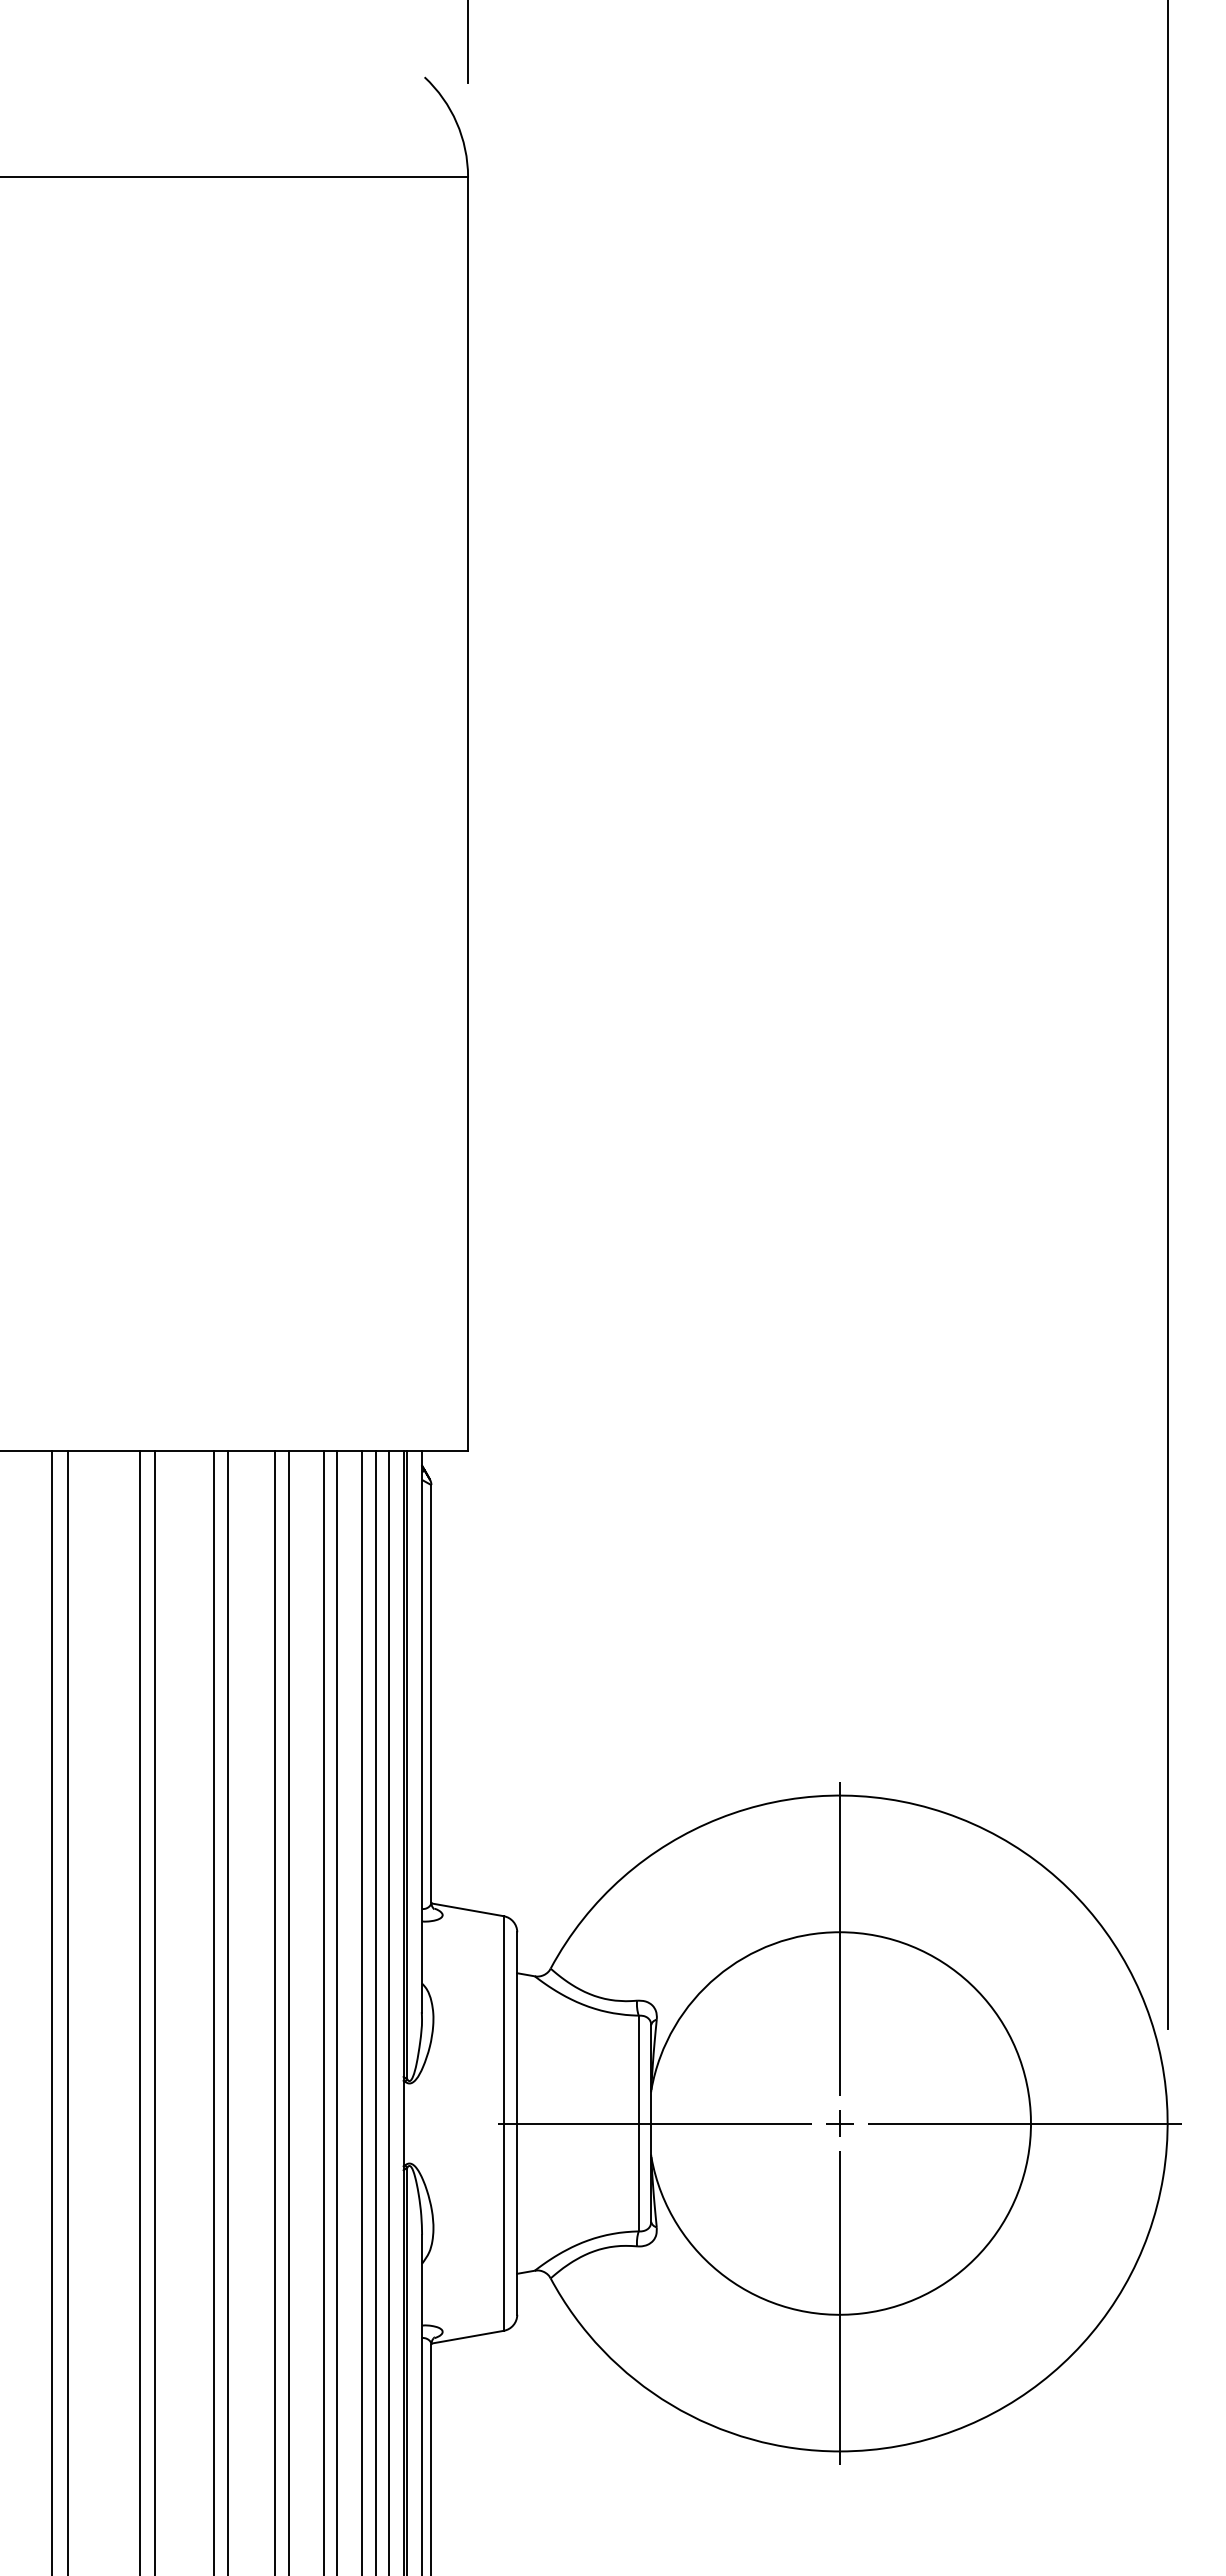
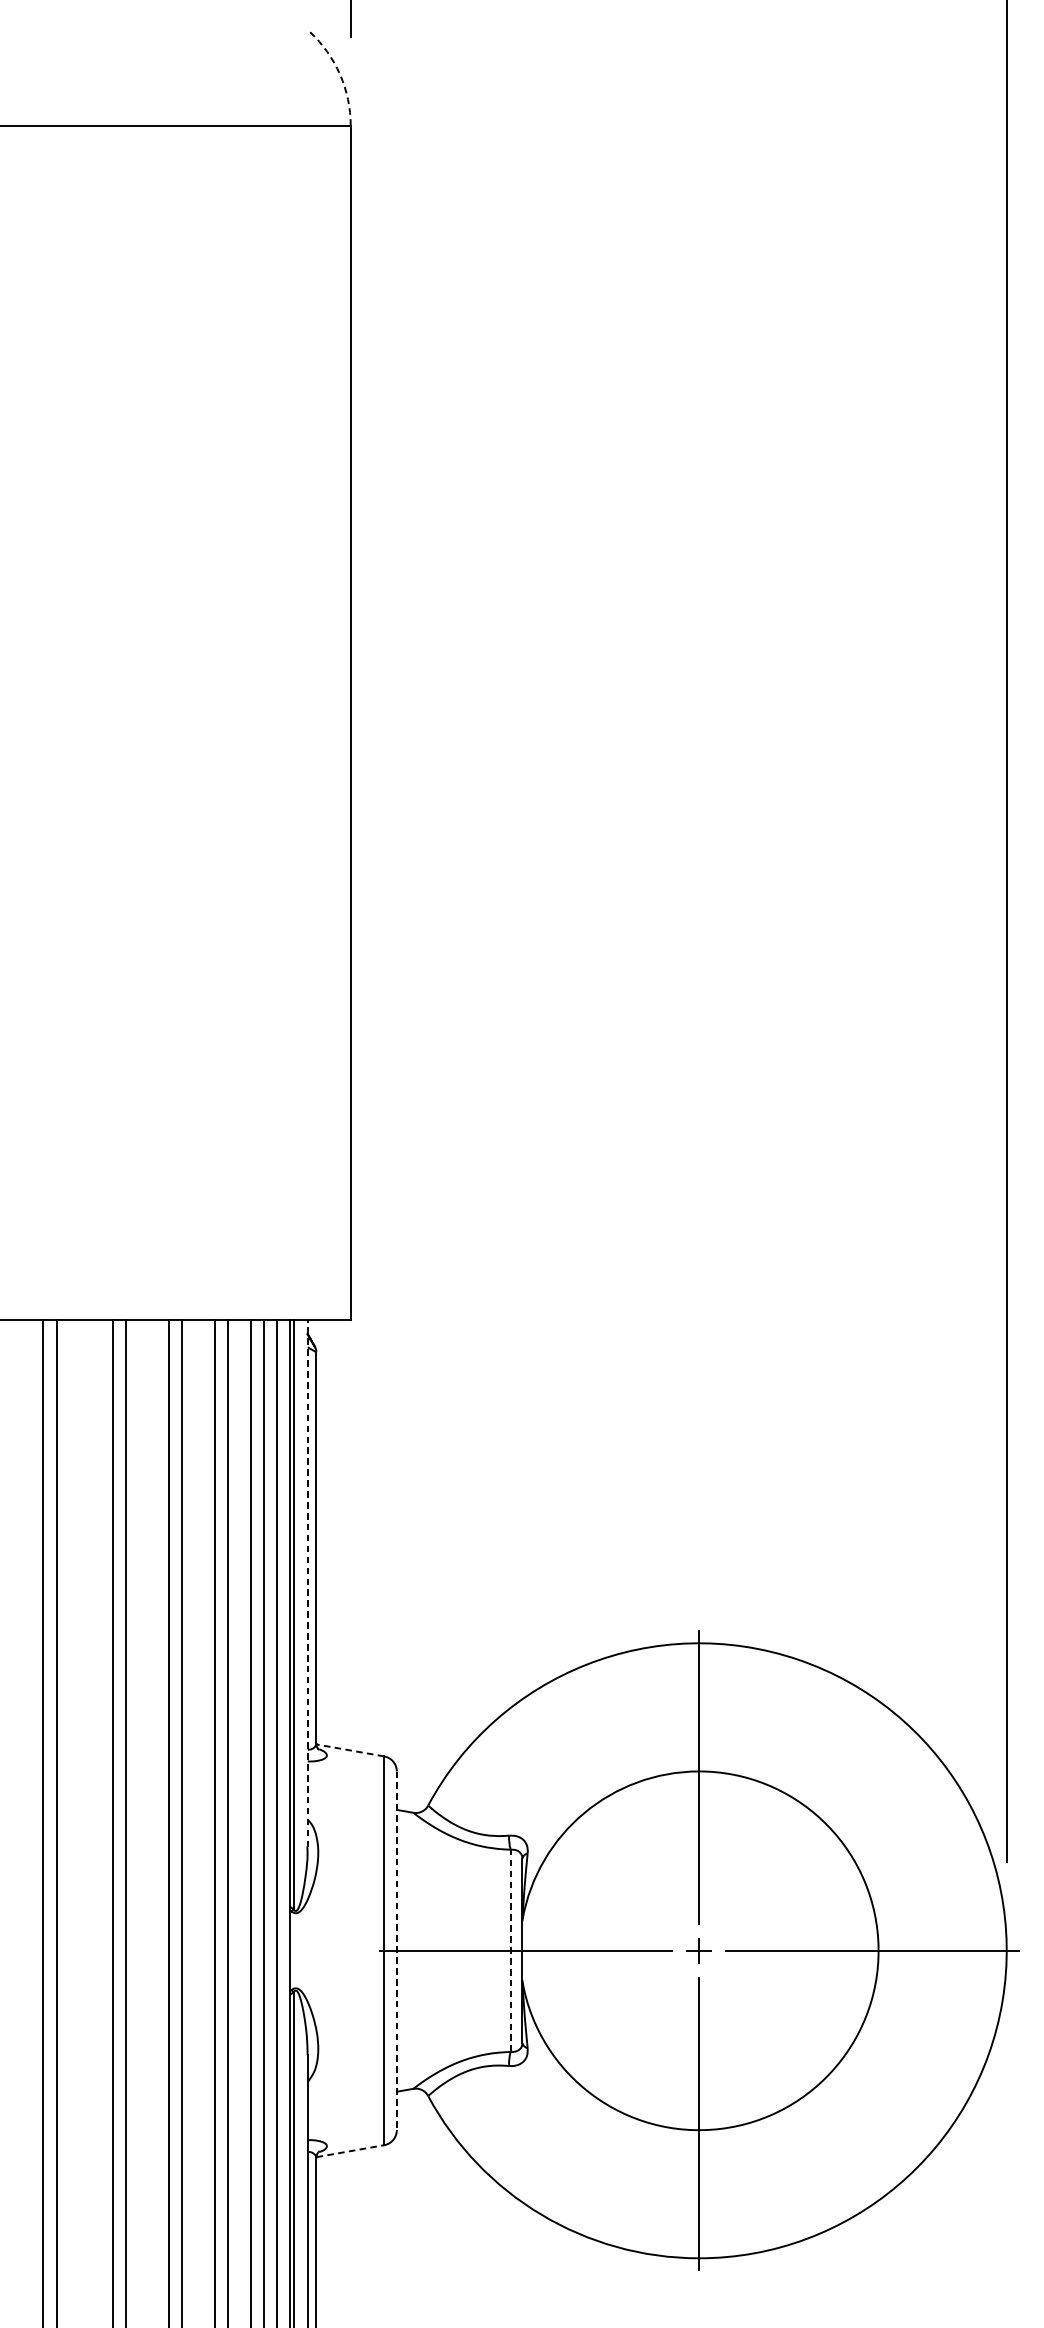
arc: (456, 122) -> (339, 74), solid -> dashed
line: (422, 1732) -> (308, 1584), solid -> dashed
line: (467, 1909) -> (350, 1750), solid -> dashed
line: (638, 2123) -> (510, 1950), solid -> dashed
line: (517, 2124) -> (397, 1951), solid -> dashed
line: (467, 2337) -> (350, 2151), solid -> dashed

